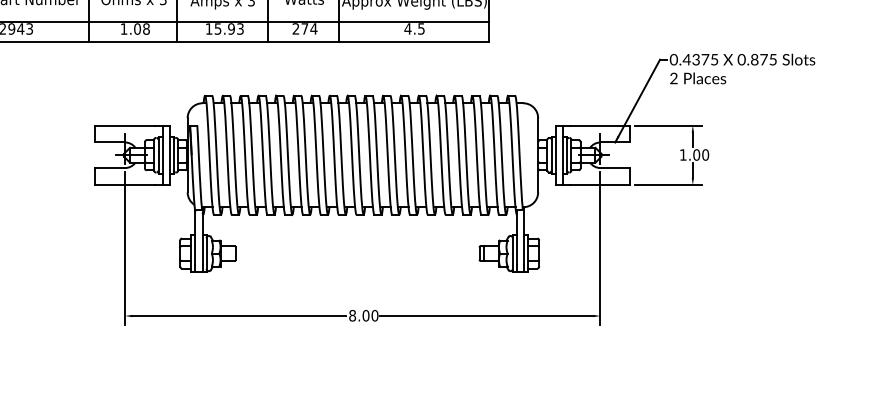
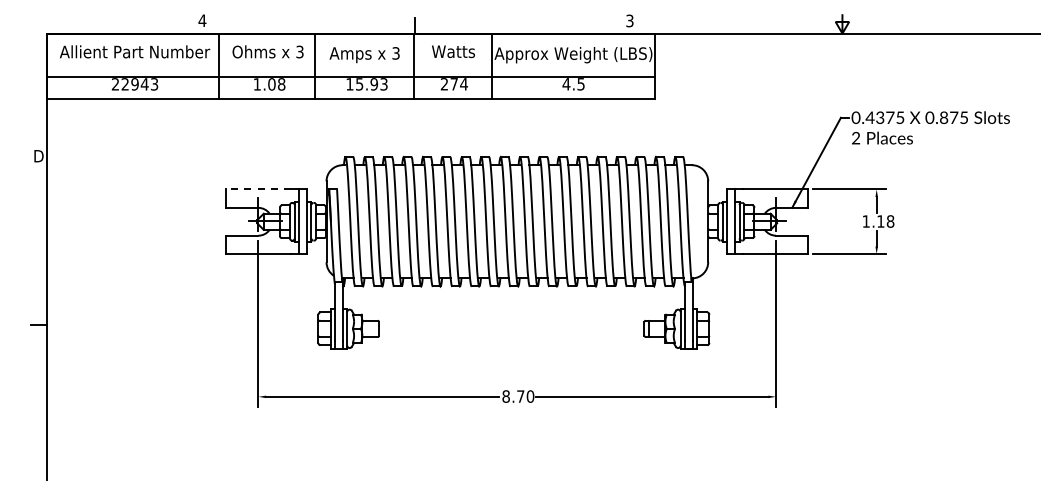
line: (125, 125) -> (258, 189), solid -> dashed
text: (700, 154) -> (885, 221), 1.00 -> 1.18
text: (365, 315) -> (520, 396), 8.00 -> 8.70

